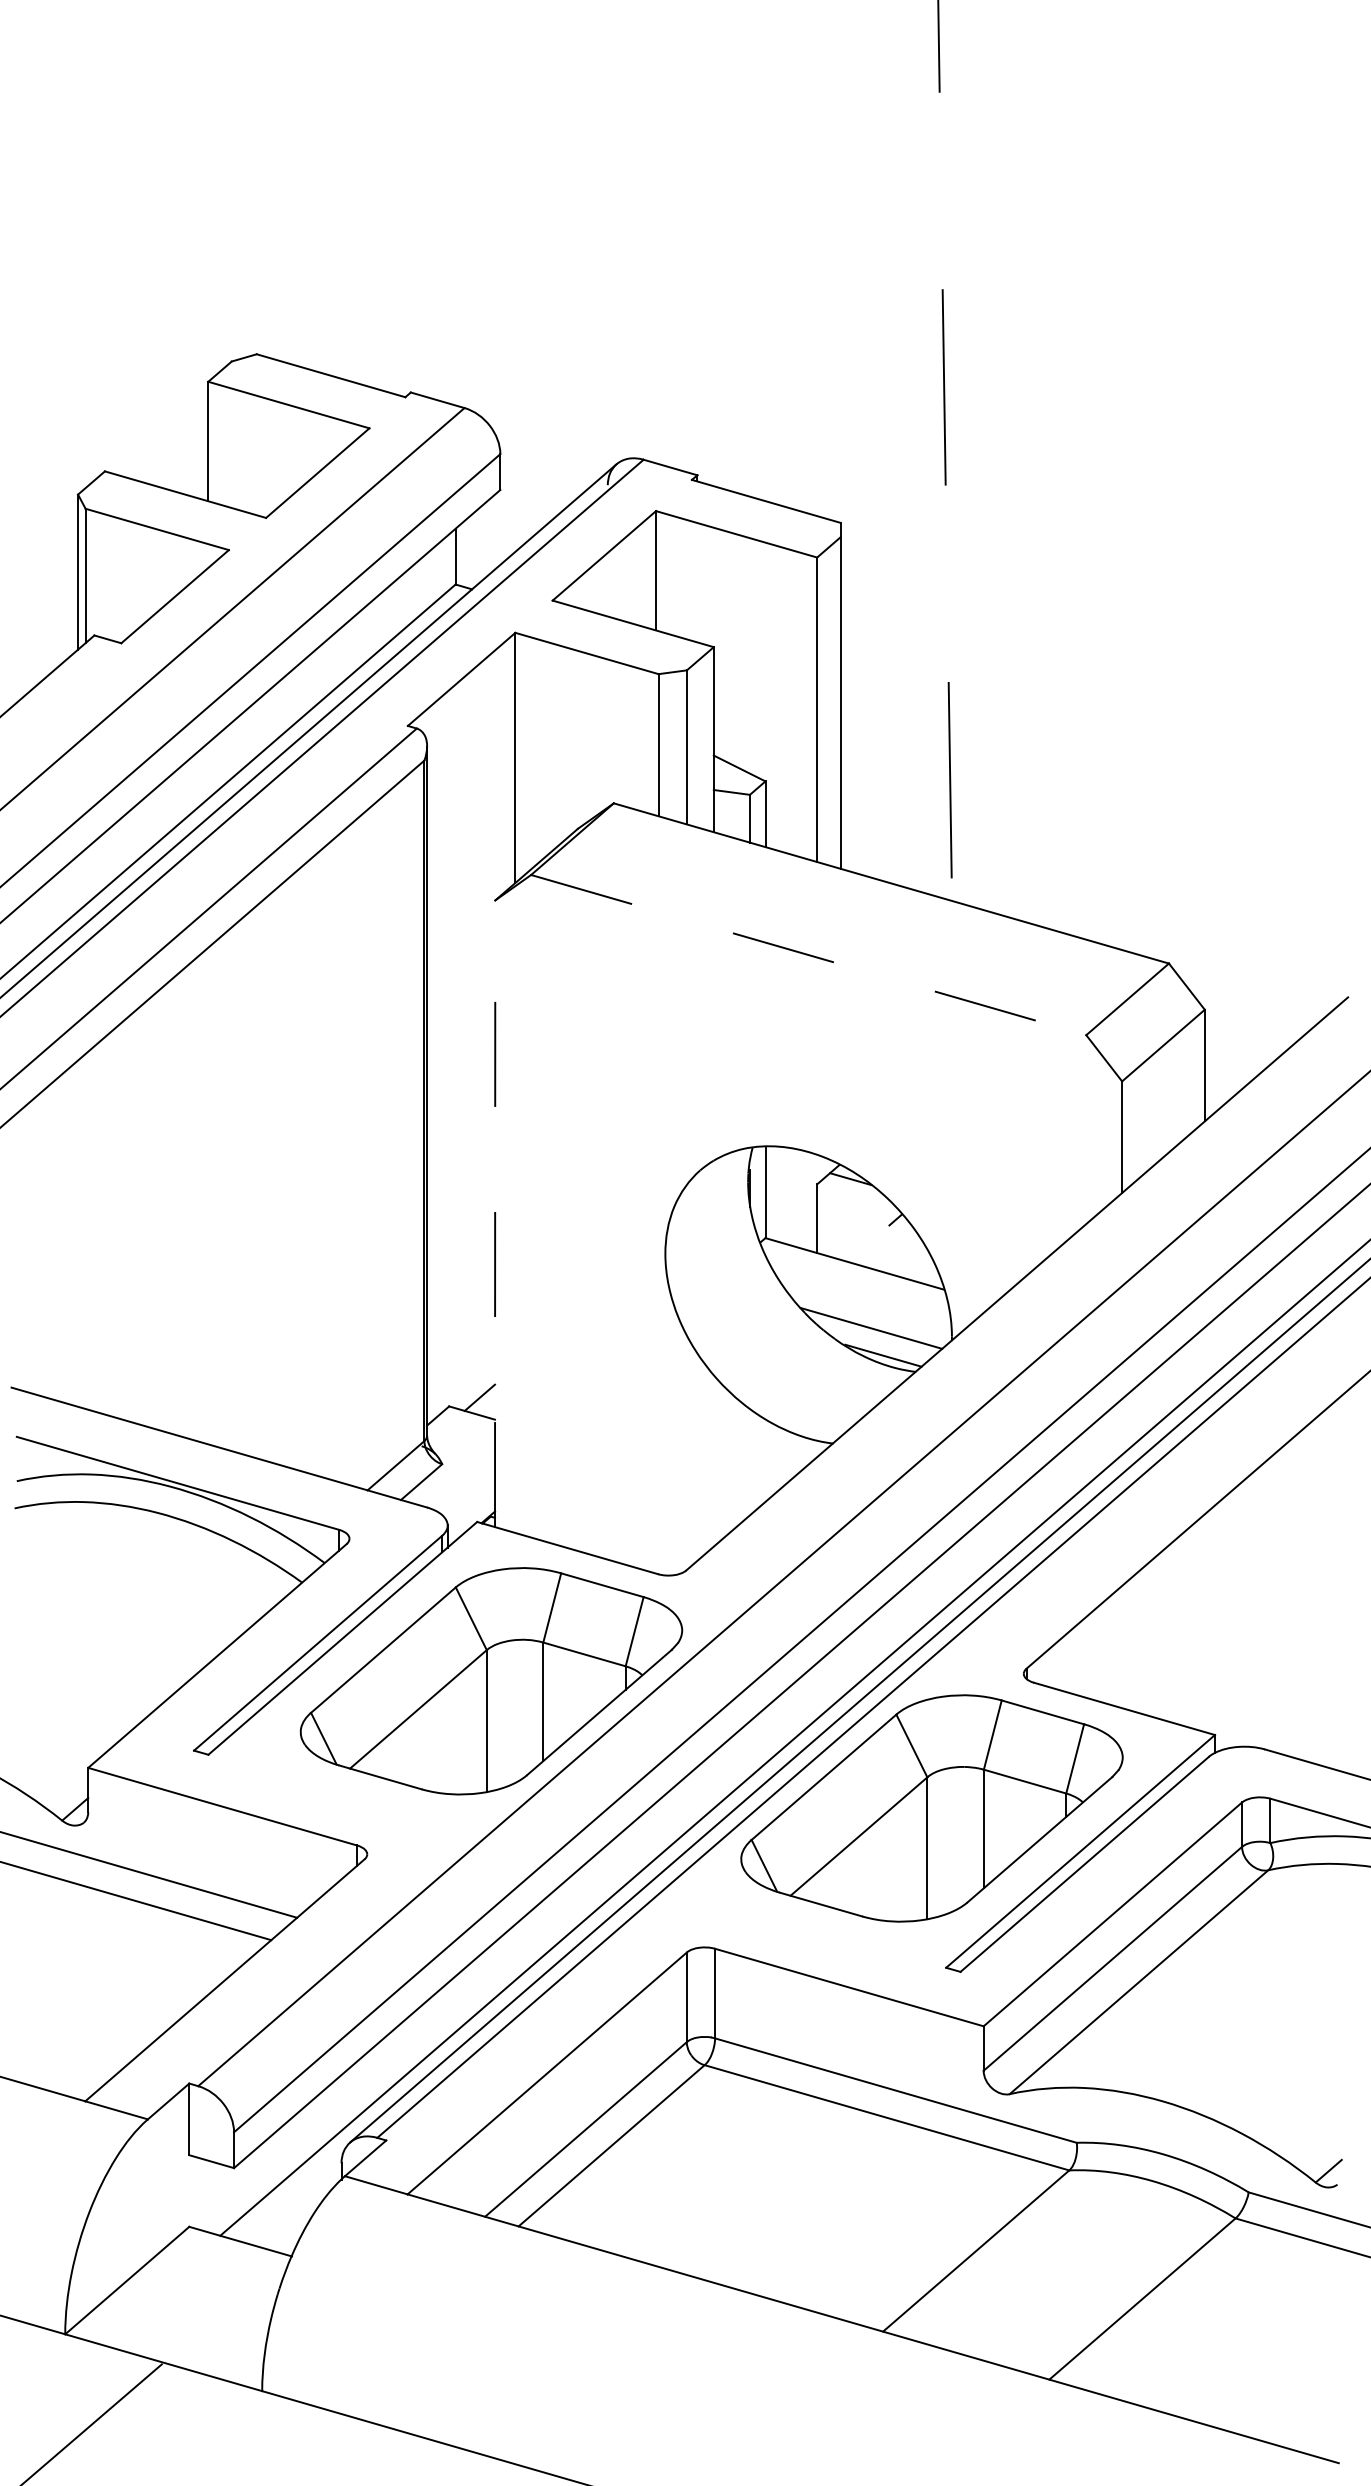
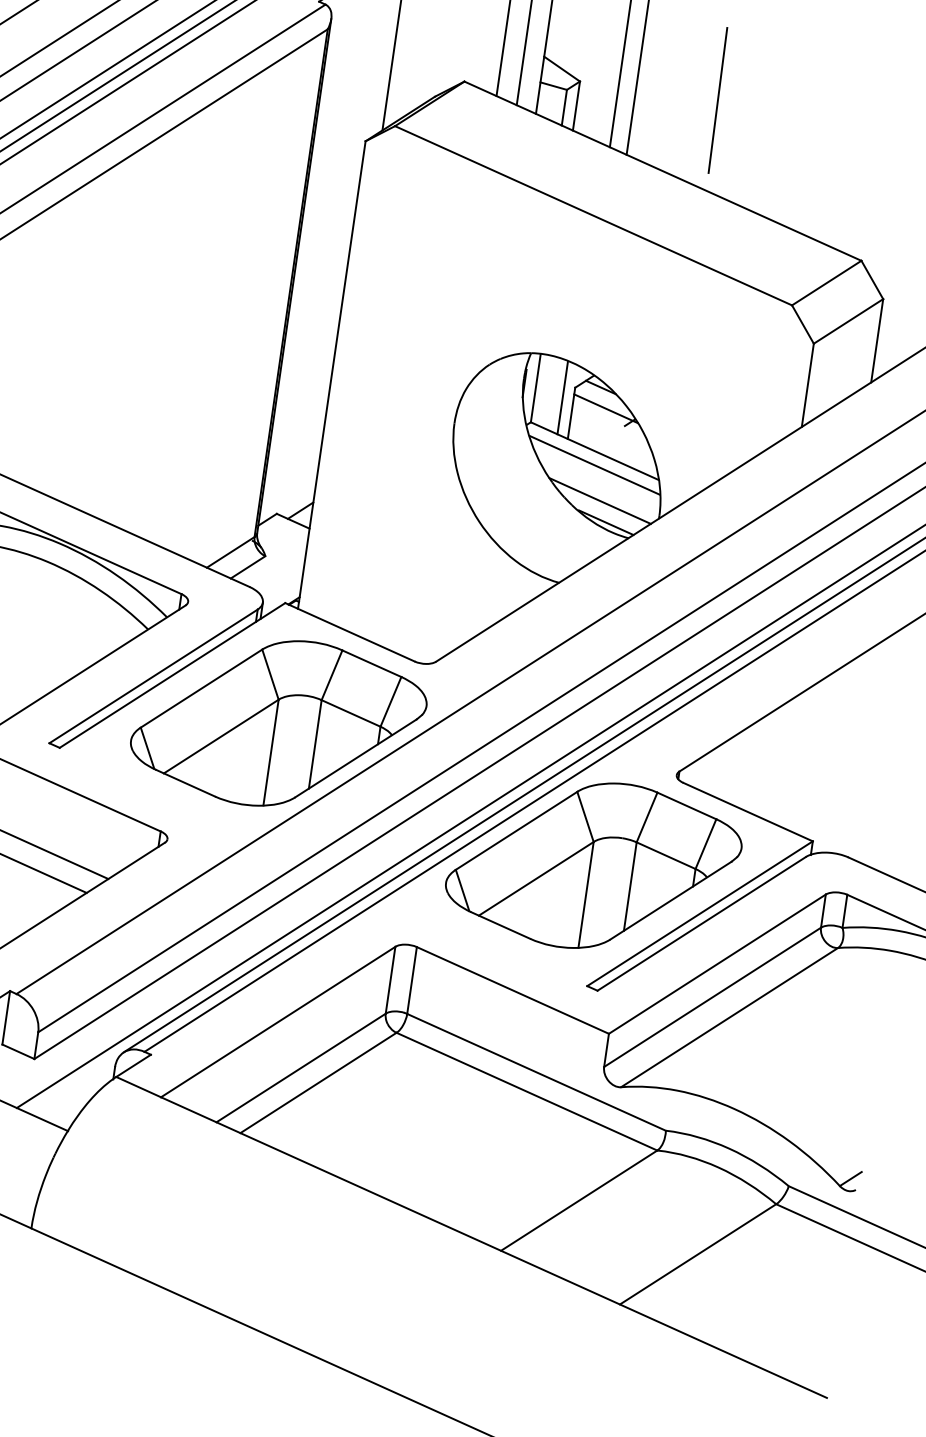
line: (808, 955) -> (593, 216), dashed -> solid
line: (802, 1199) -> (562, 397), added
line: (861, 1205) -> (606, 408), added
line: (495, 1213) -> (332, 374), dashed -> solid
line: (857, 1282) -> (594, 465), added

